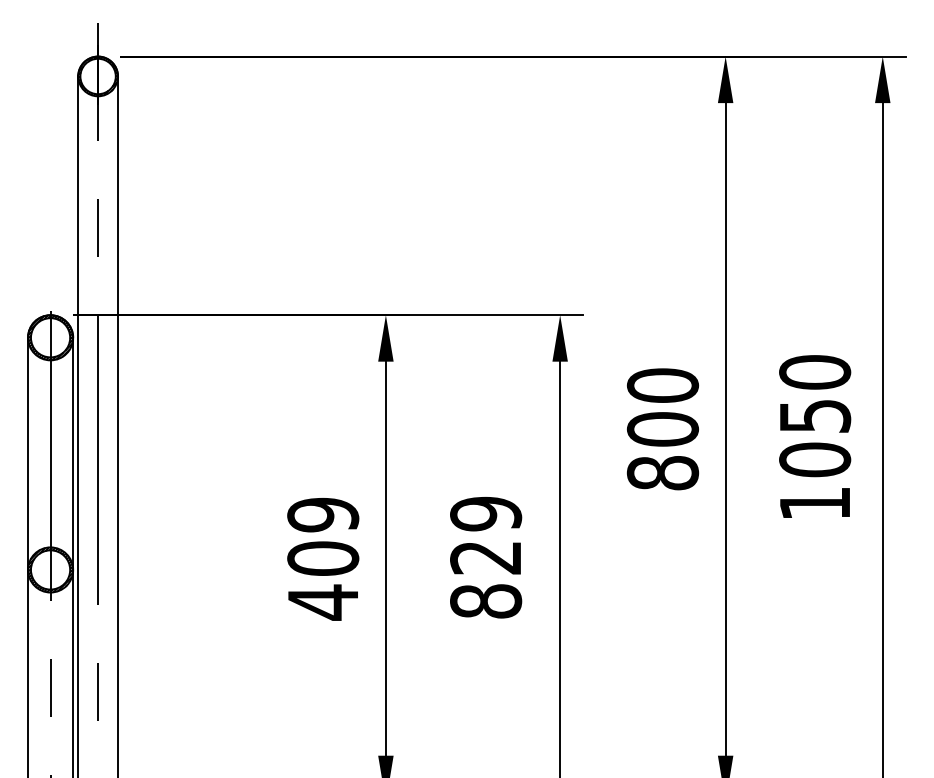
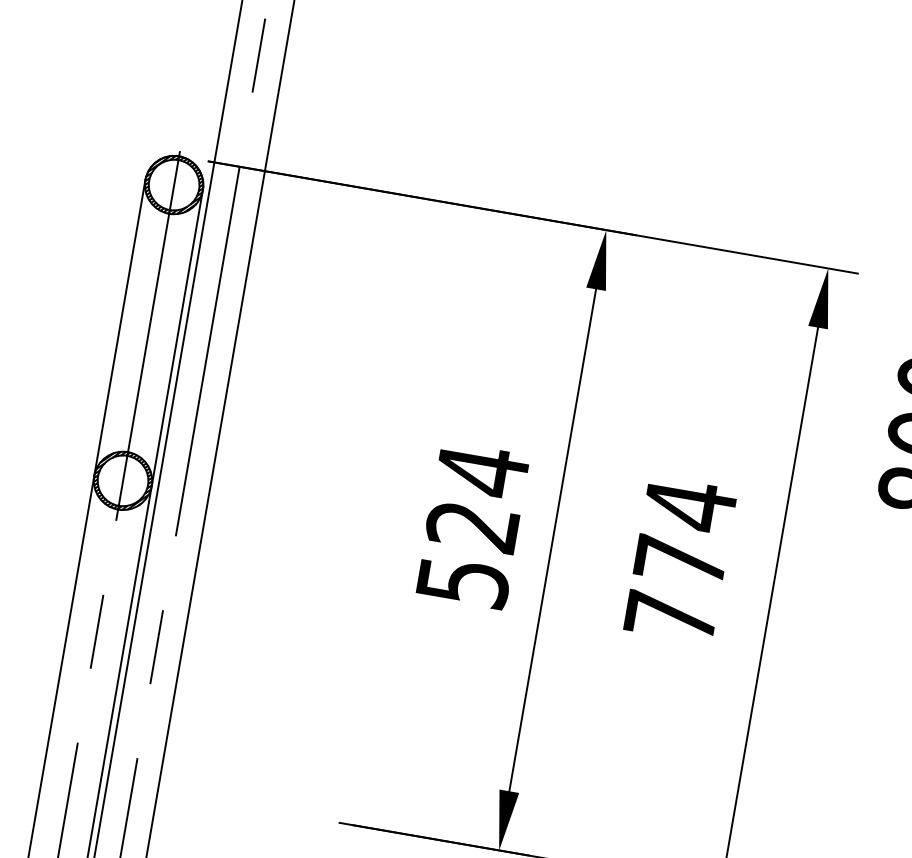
text: (486, 557) -> (681, 560), 829 -> 774
text: (323, 558) -> (473, 526), 409 -> 524

